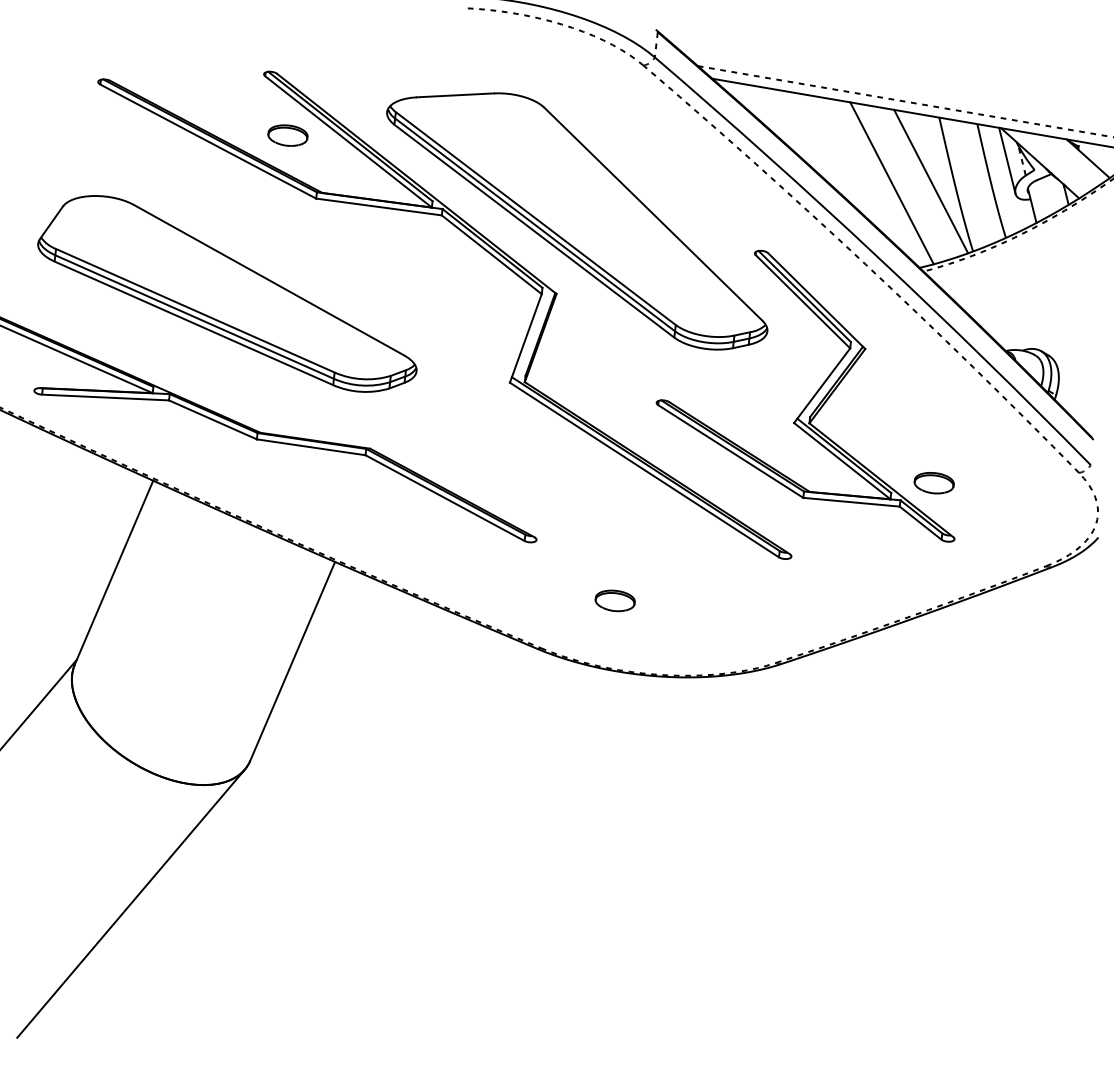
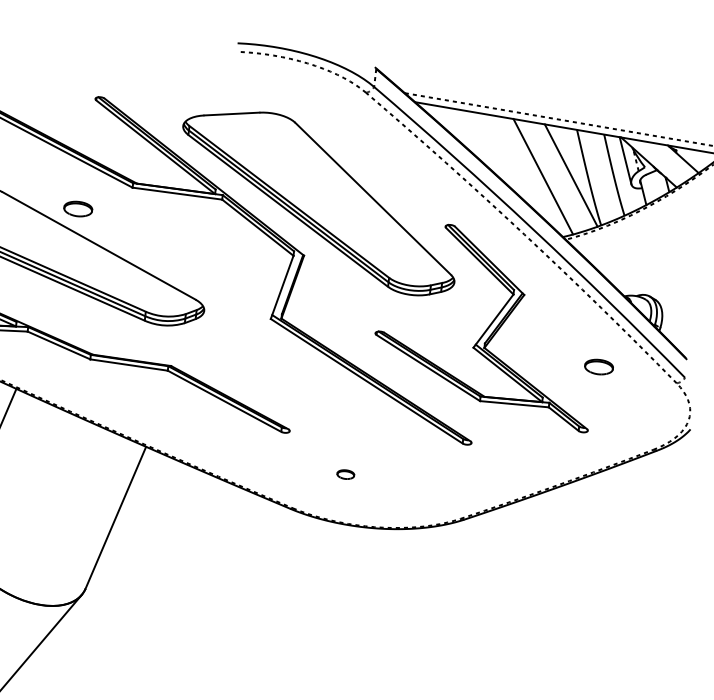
part: (287, 135) -> (77, 209), moved
part: (933, 483) -> (598, 367), moved
part: (614, 600) -> (345, 474), size x0.6

